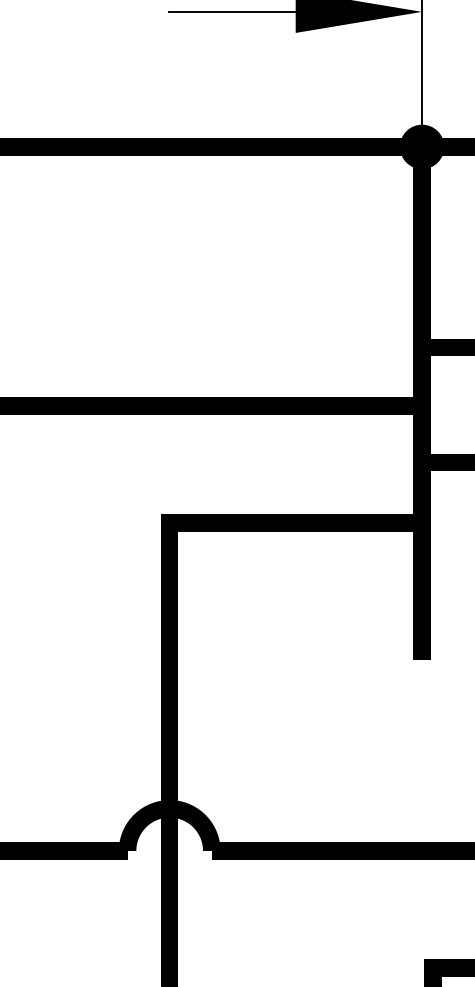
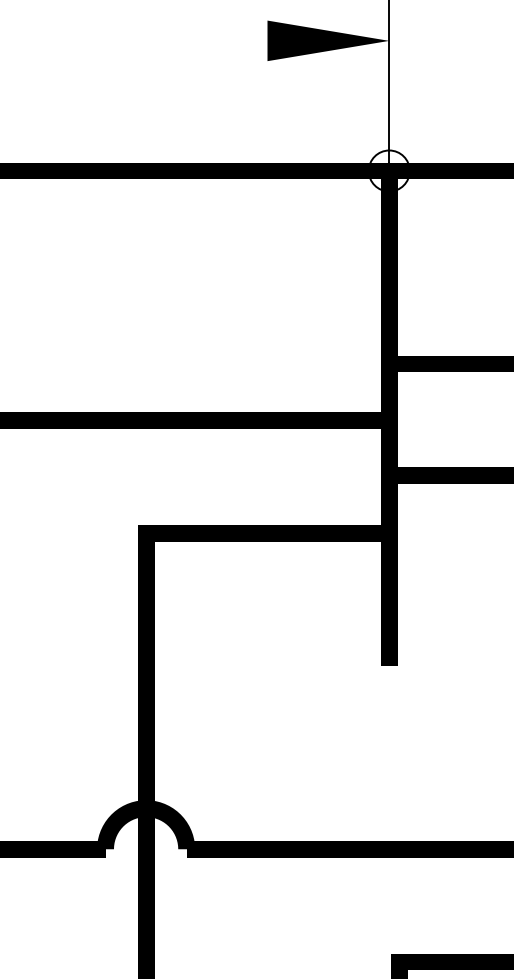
line: (232, 11) -> (206, 40), removed
fill: (421, 146) -> (388, 170), removed

